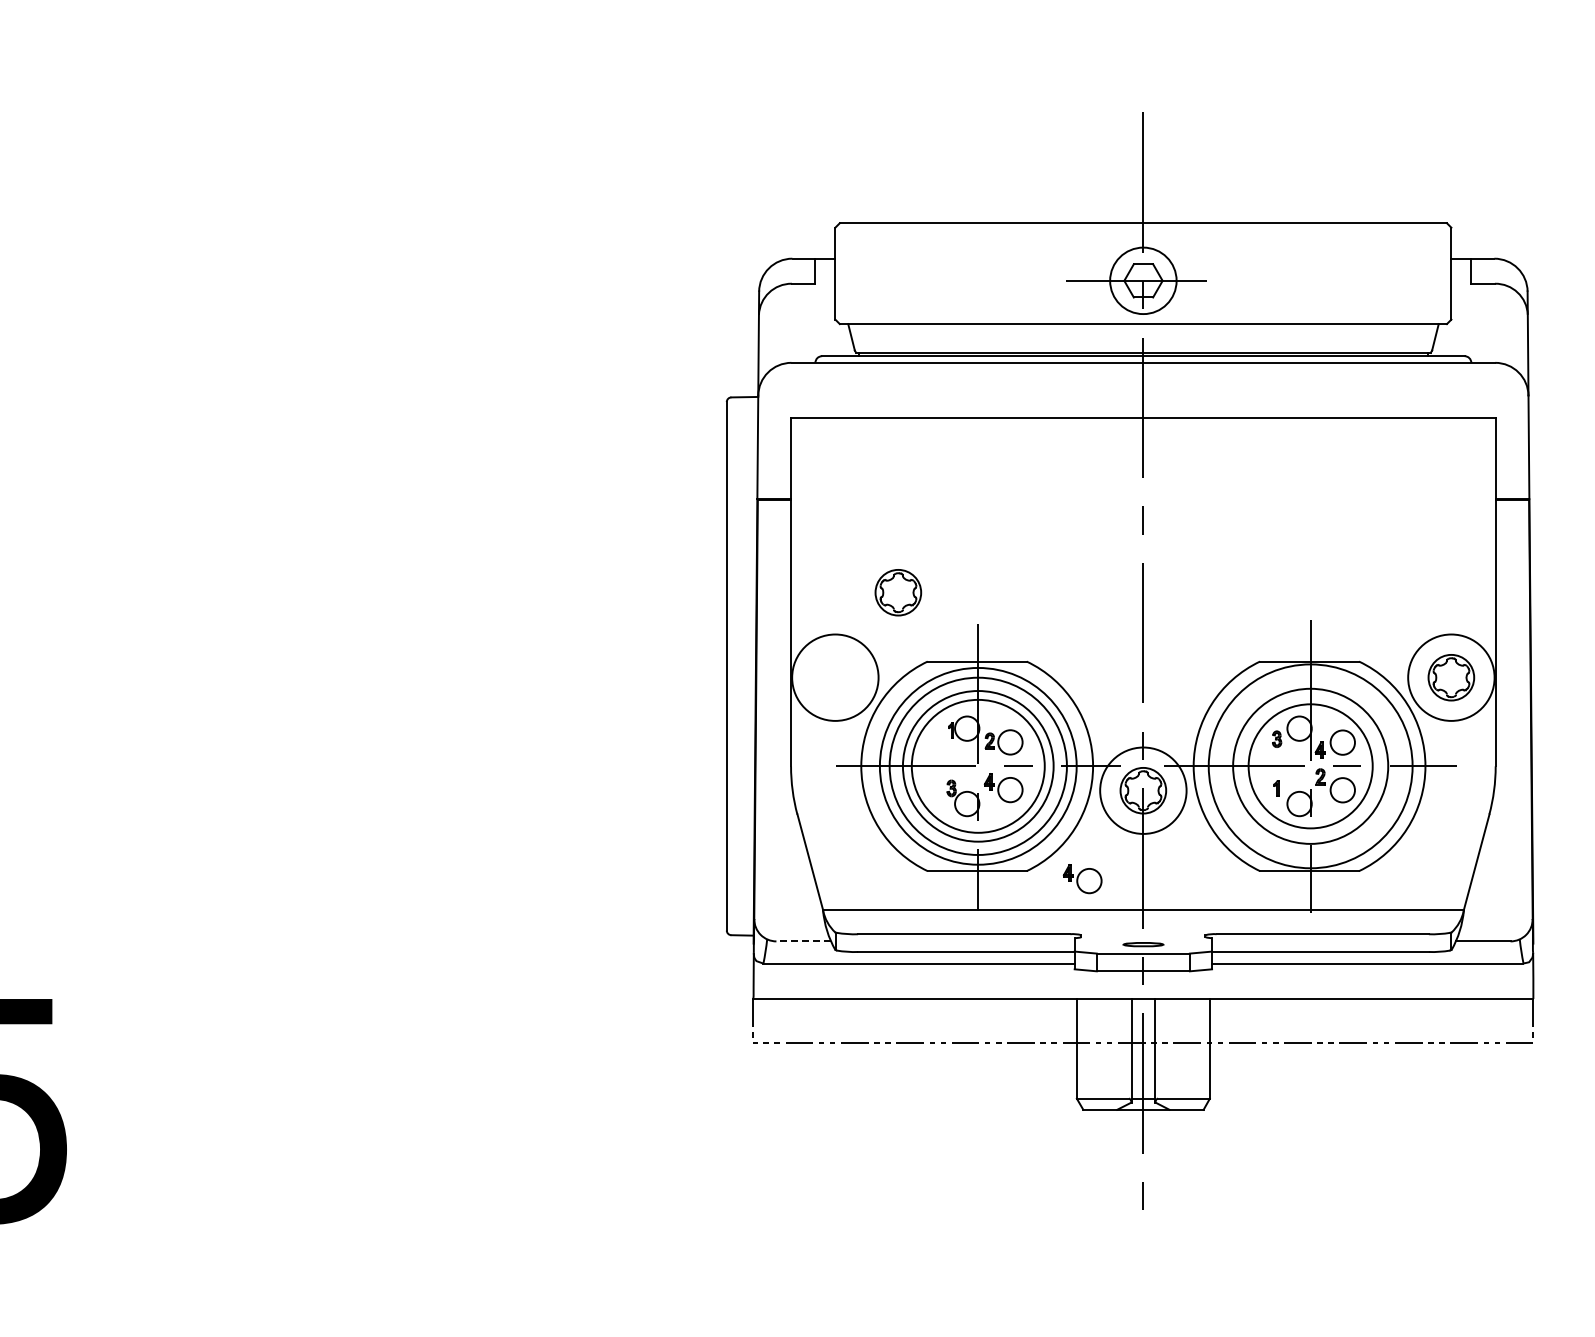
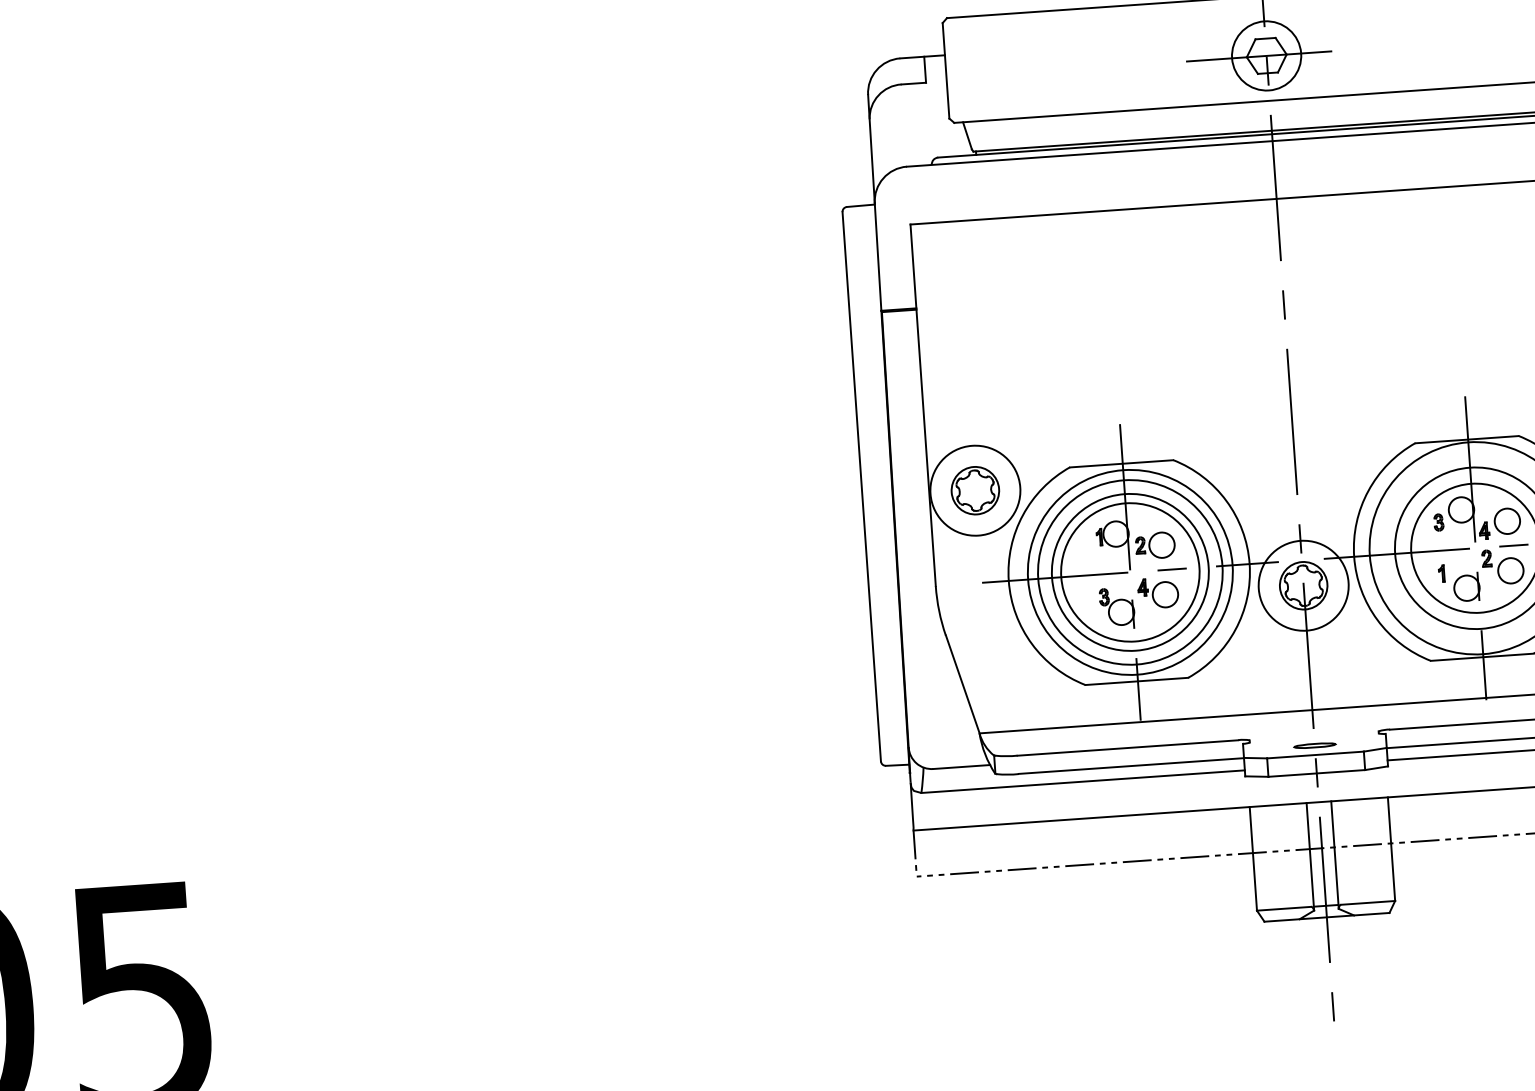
part: (898, 592) -> (975, 490), moved
part: (1082, 879) -> (1246, 682), removed
line: (803, 941) -> (961, 767), dashed -> solid

